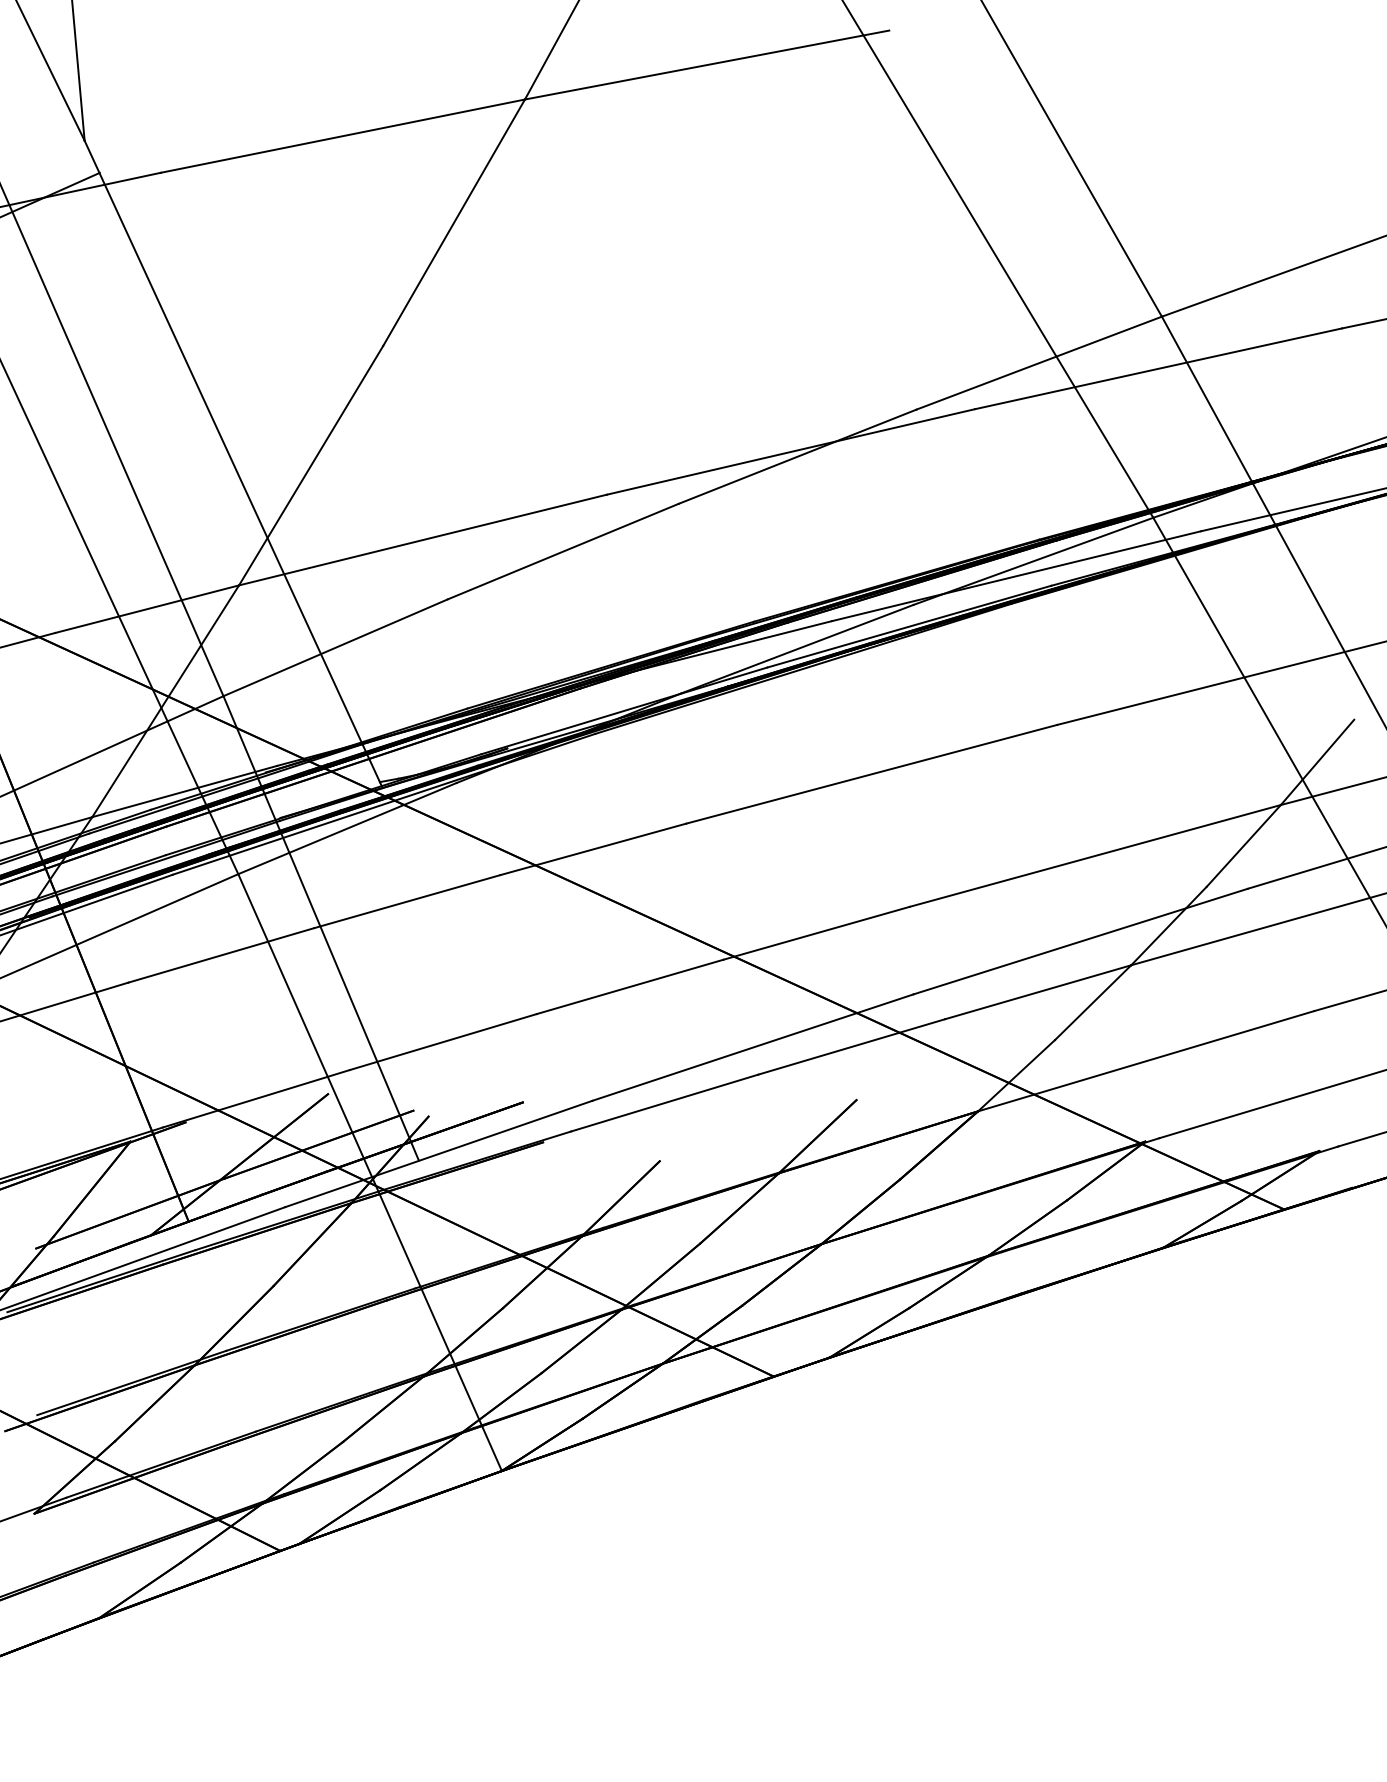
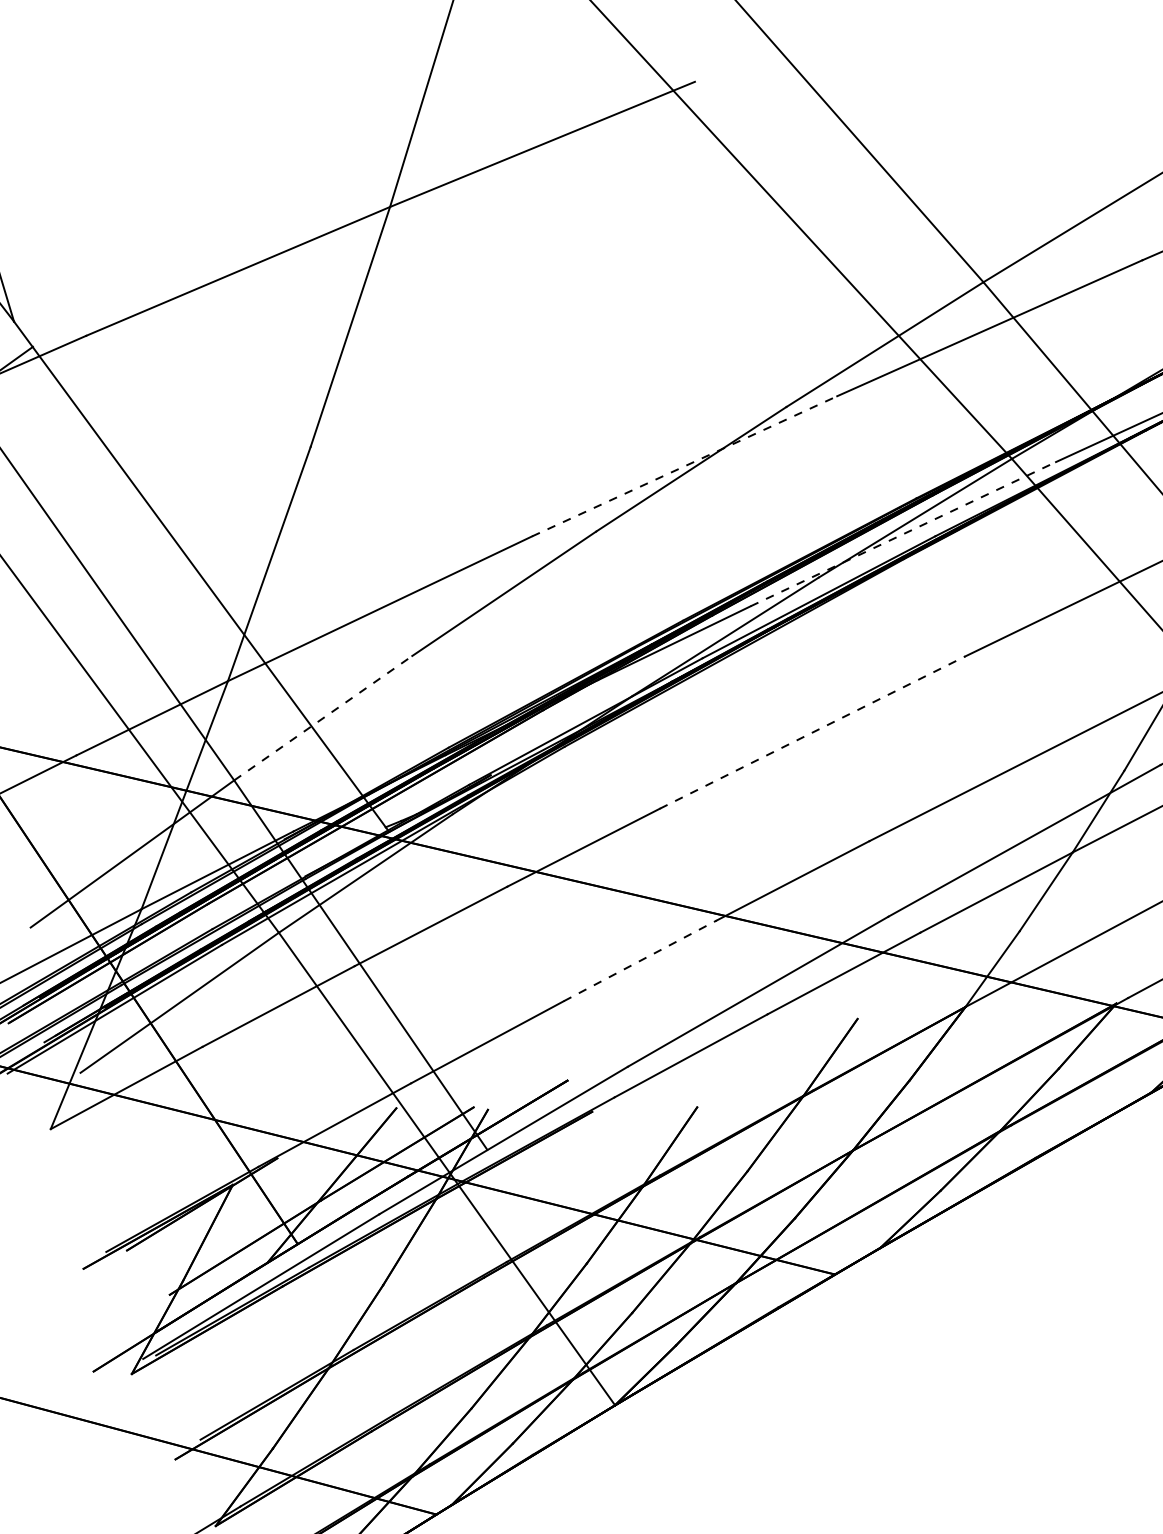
line: (790, 451) -> (684, 466), solid -> dashed
line: (1016, 576) -> (903, 534), solid -> dashed
line: (336, 647) -> (323, 717), solid -> dashed
line: (871, 774) -> (812, 732), solid -> dashed
line: (630, 986) -> (640, 960), solid -> dashed

